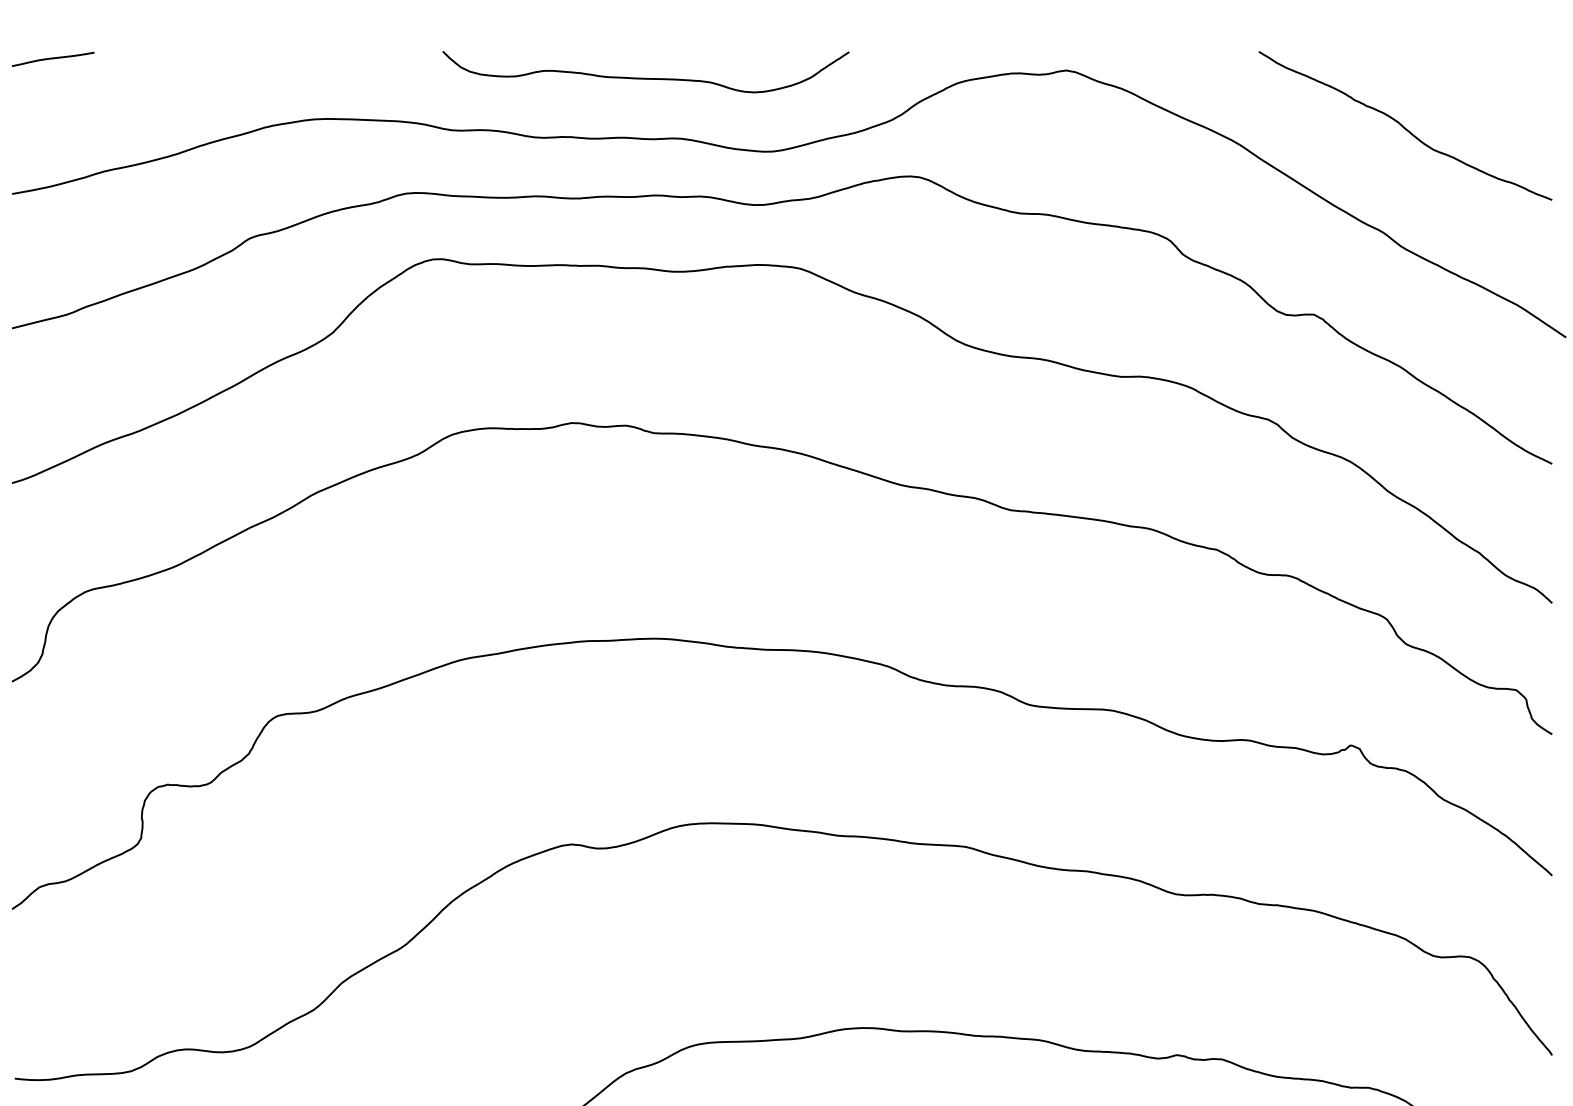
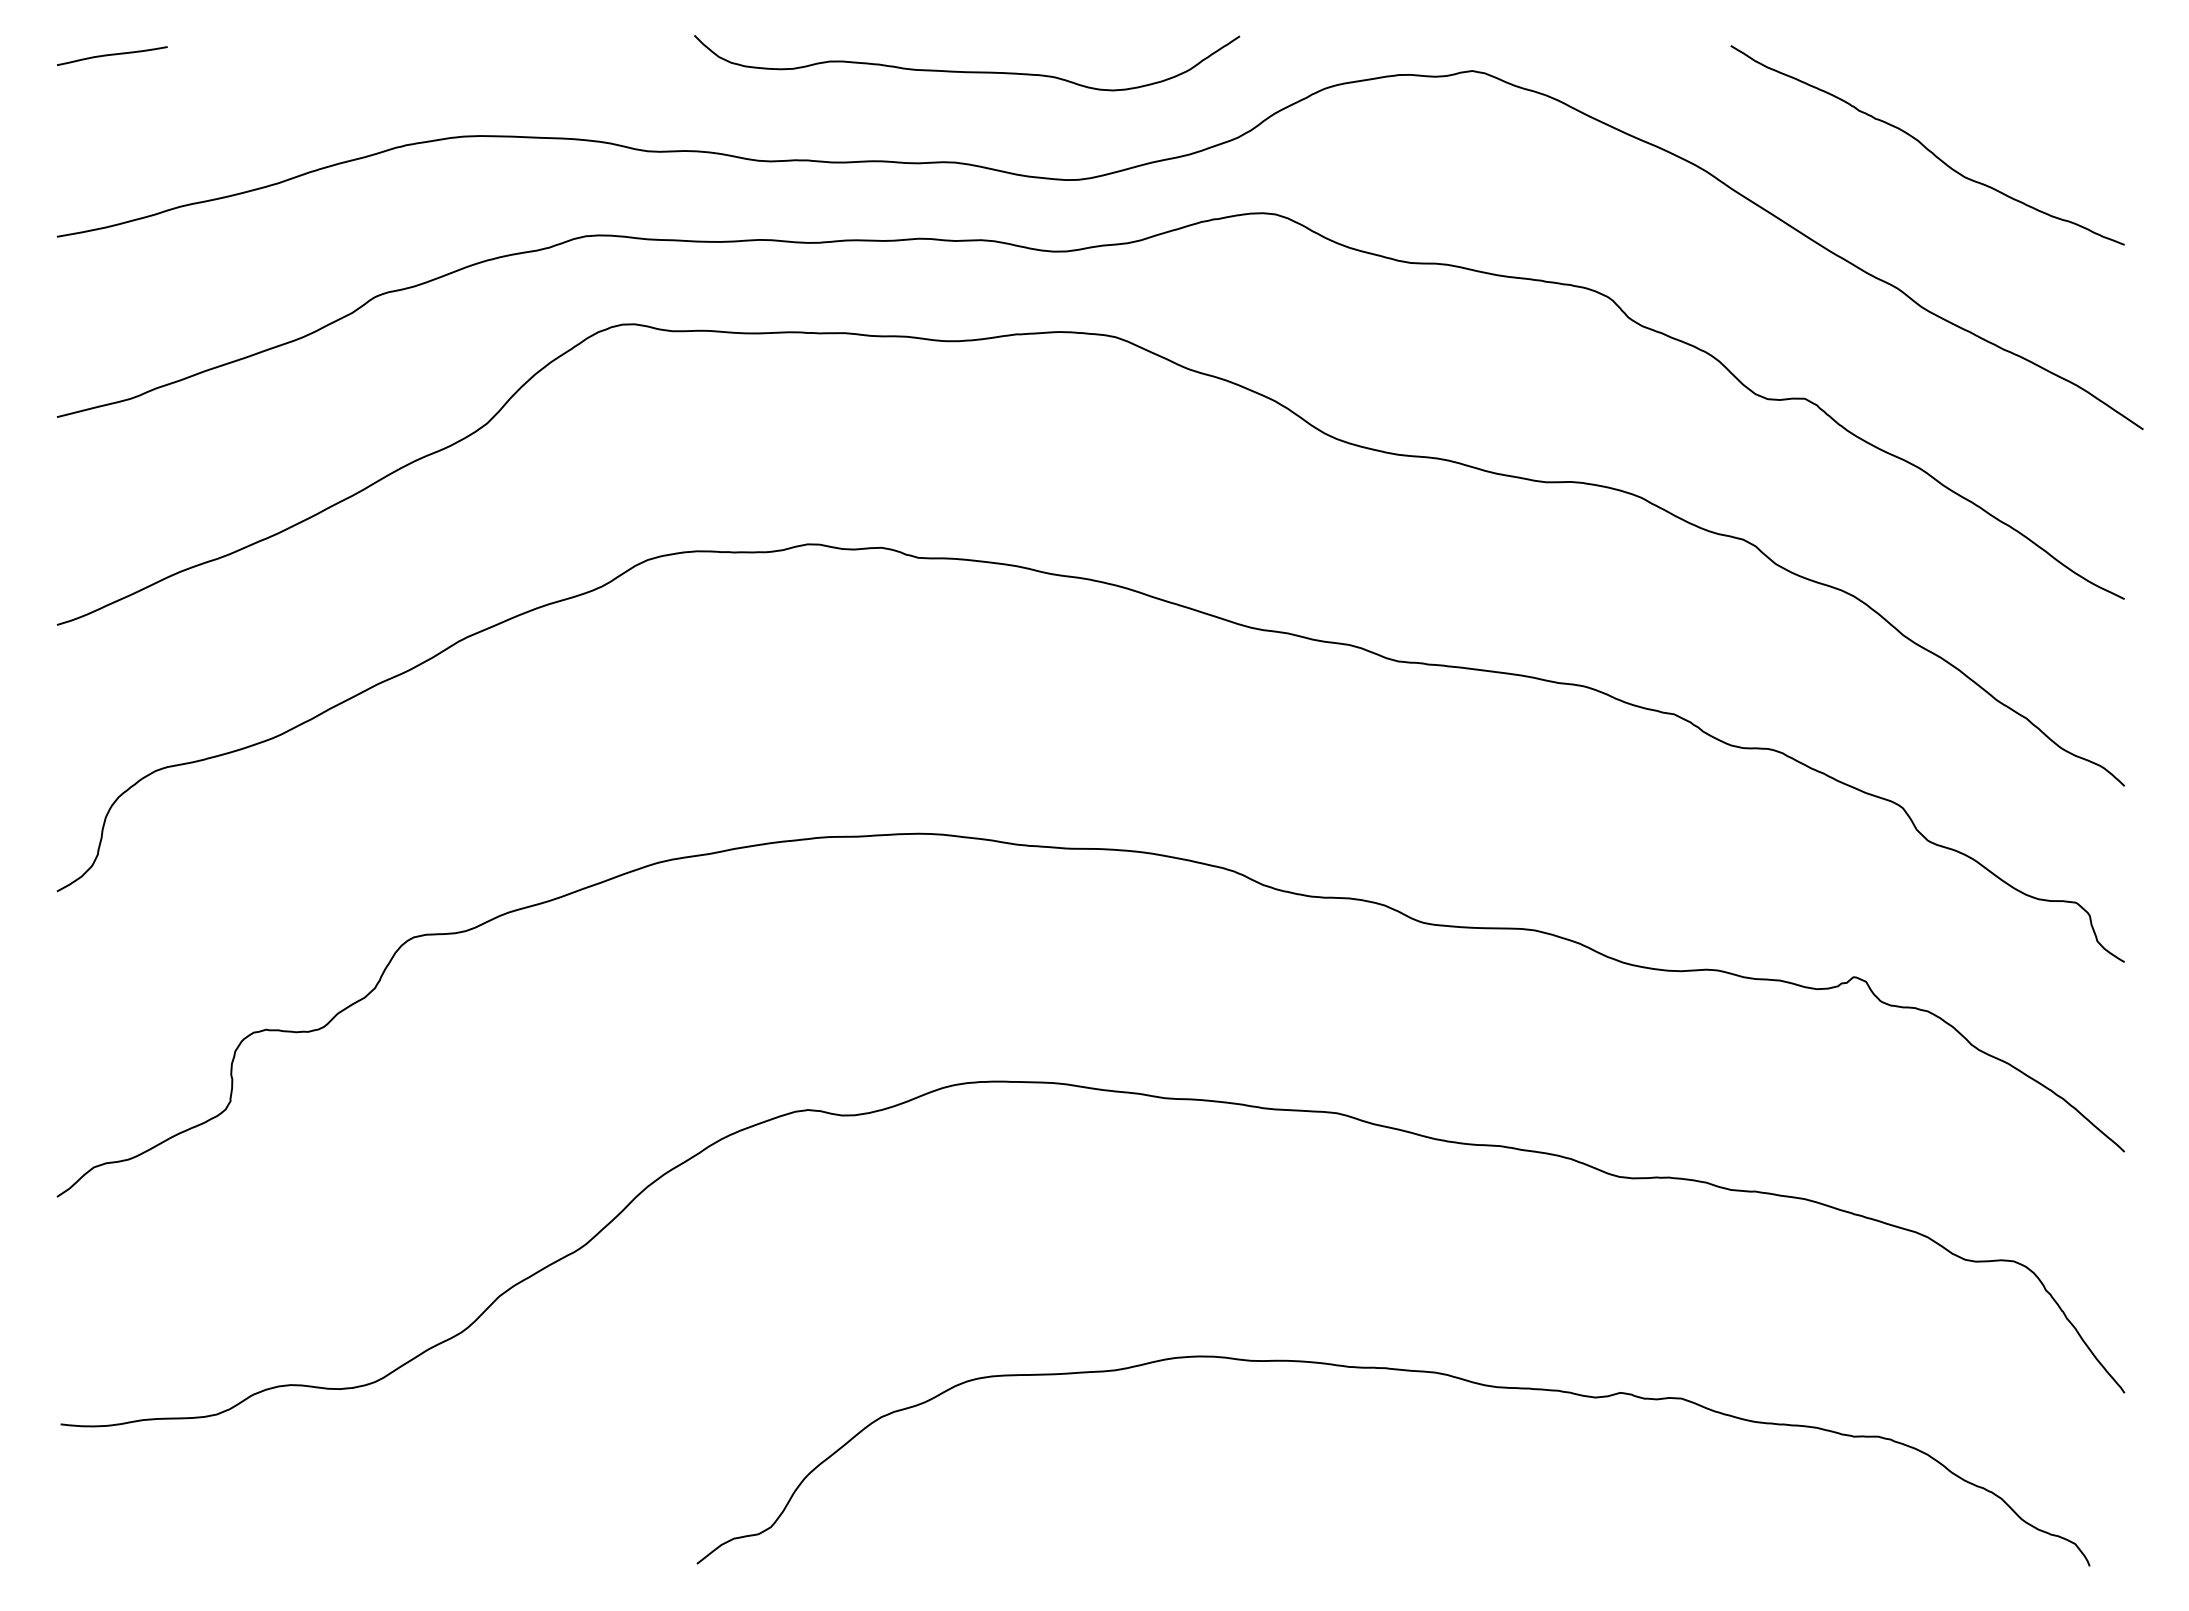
curve: (646, 78) -> (967, 71), moved

